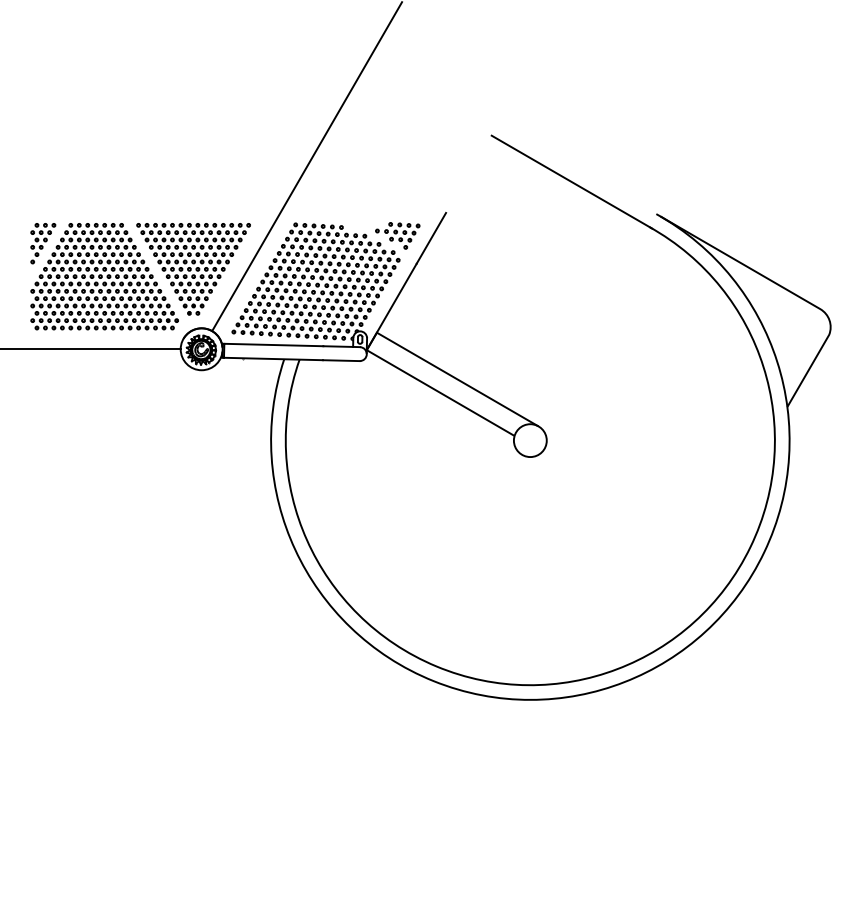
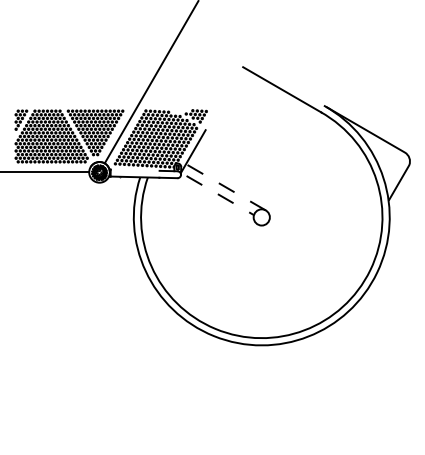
line: (430, 238) -> (212, 117), removed
line: (375, 335) -> (185, 165), solid -> dashed
line: (272, 343) -> (134, 169), removed

